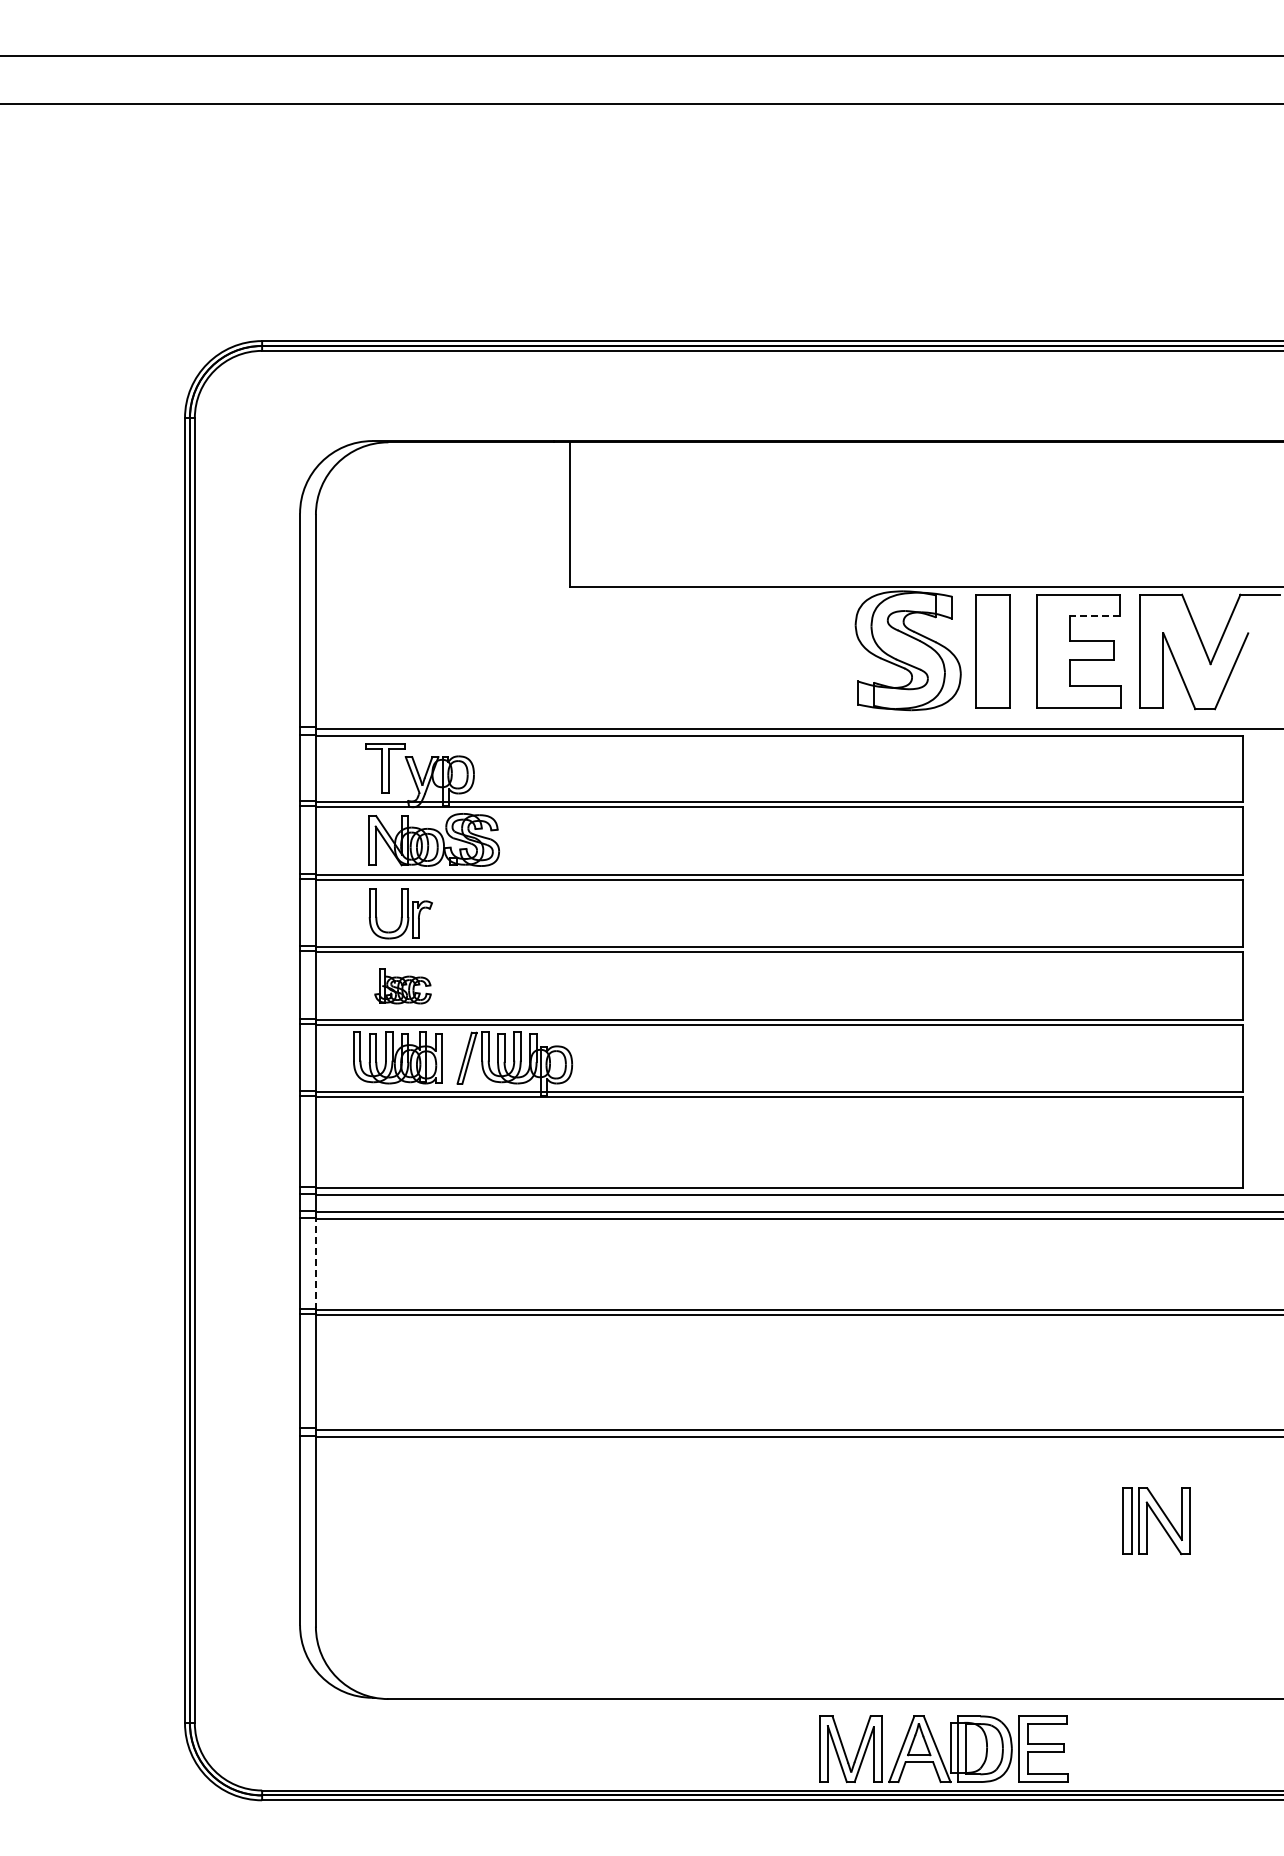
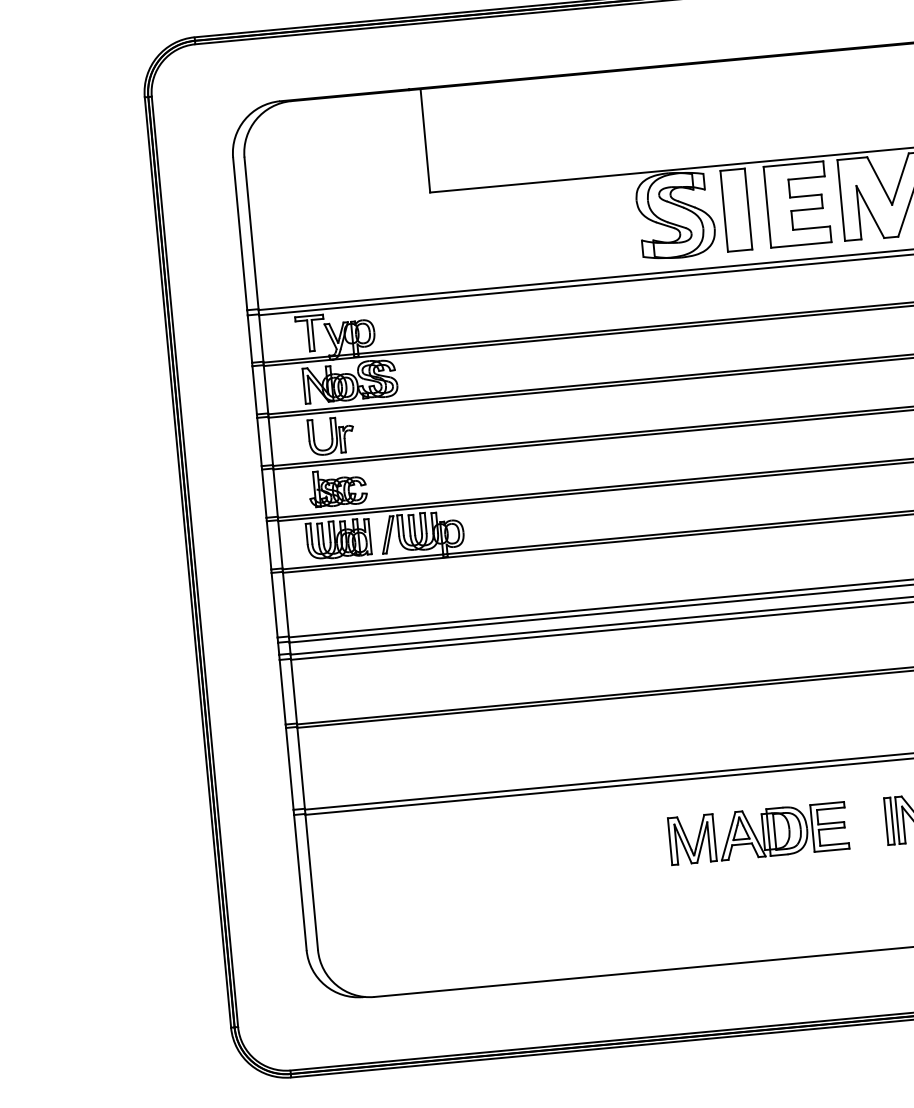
line: (1094, 615) -> (806, 177), dashed -> solid
part: (402, 985) -> (337, 487), size x1.43
line: (315, 1264) -> (293, 692), dashed -> solid
part: (943, 1749) -> (758, 833), moved

